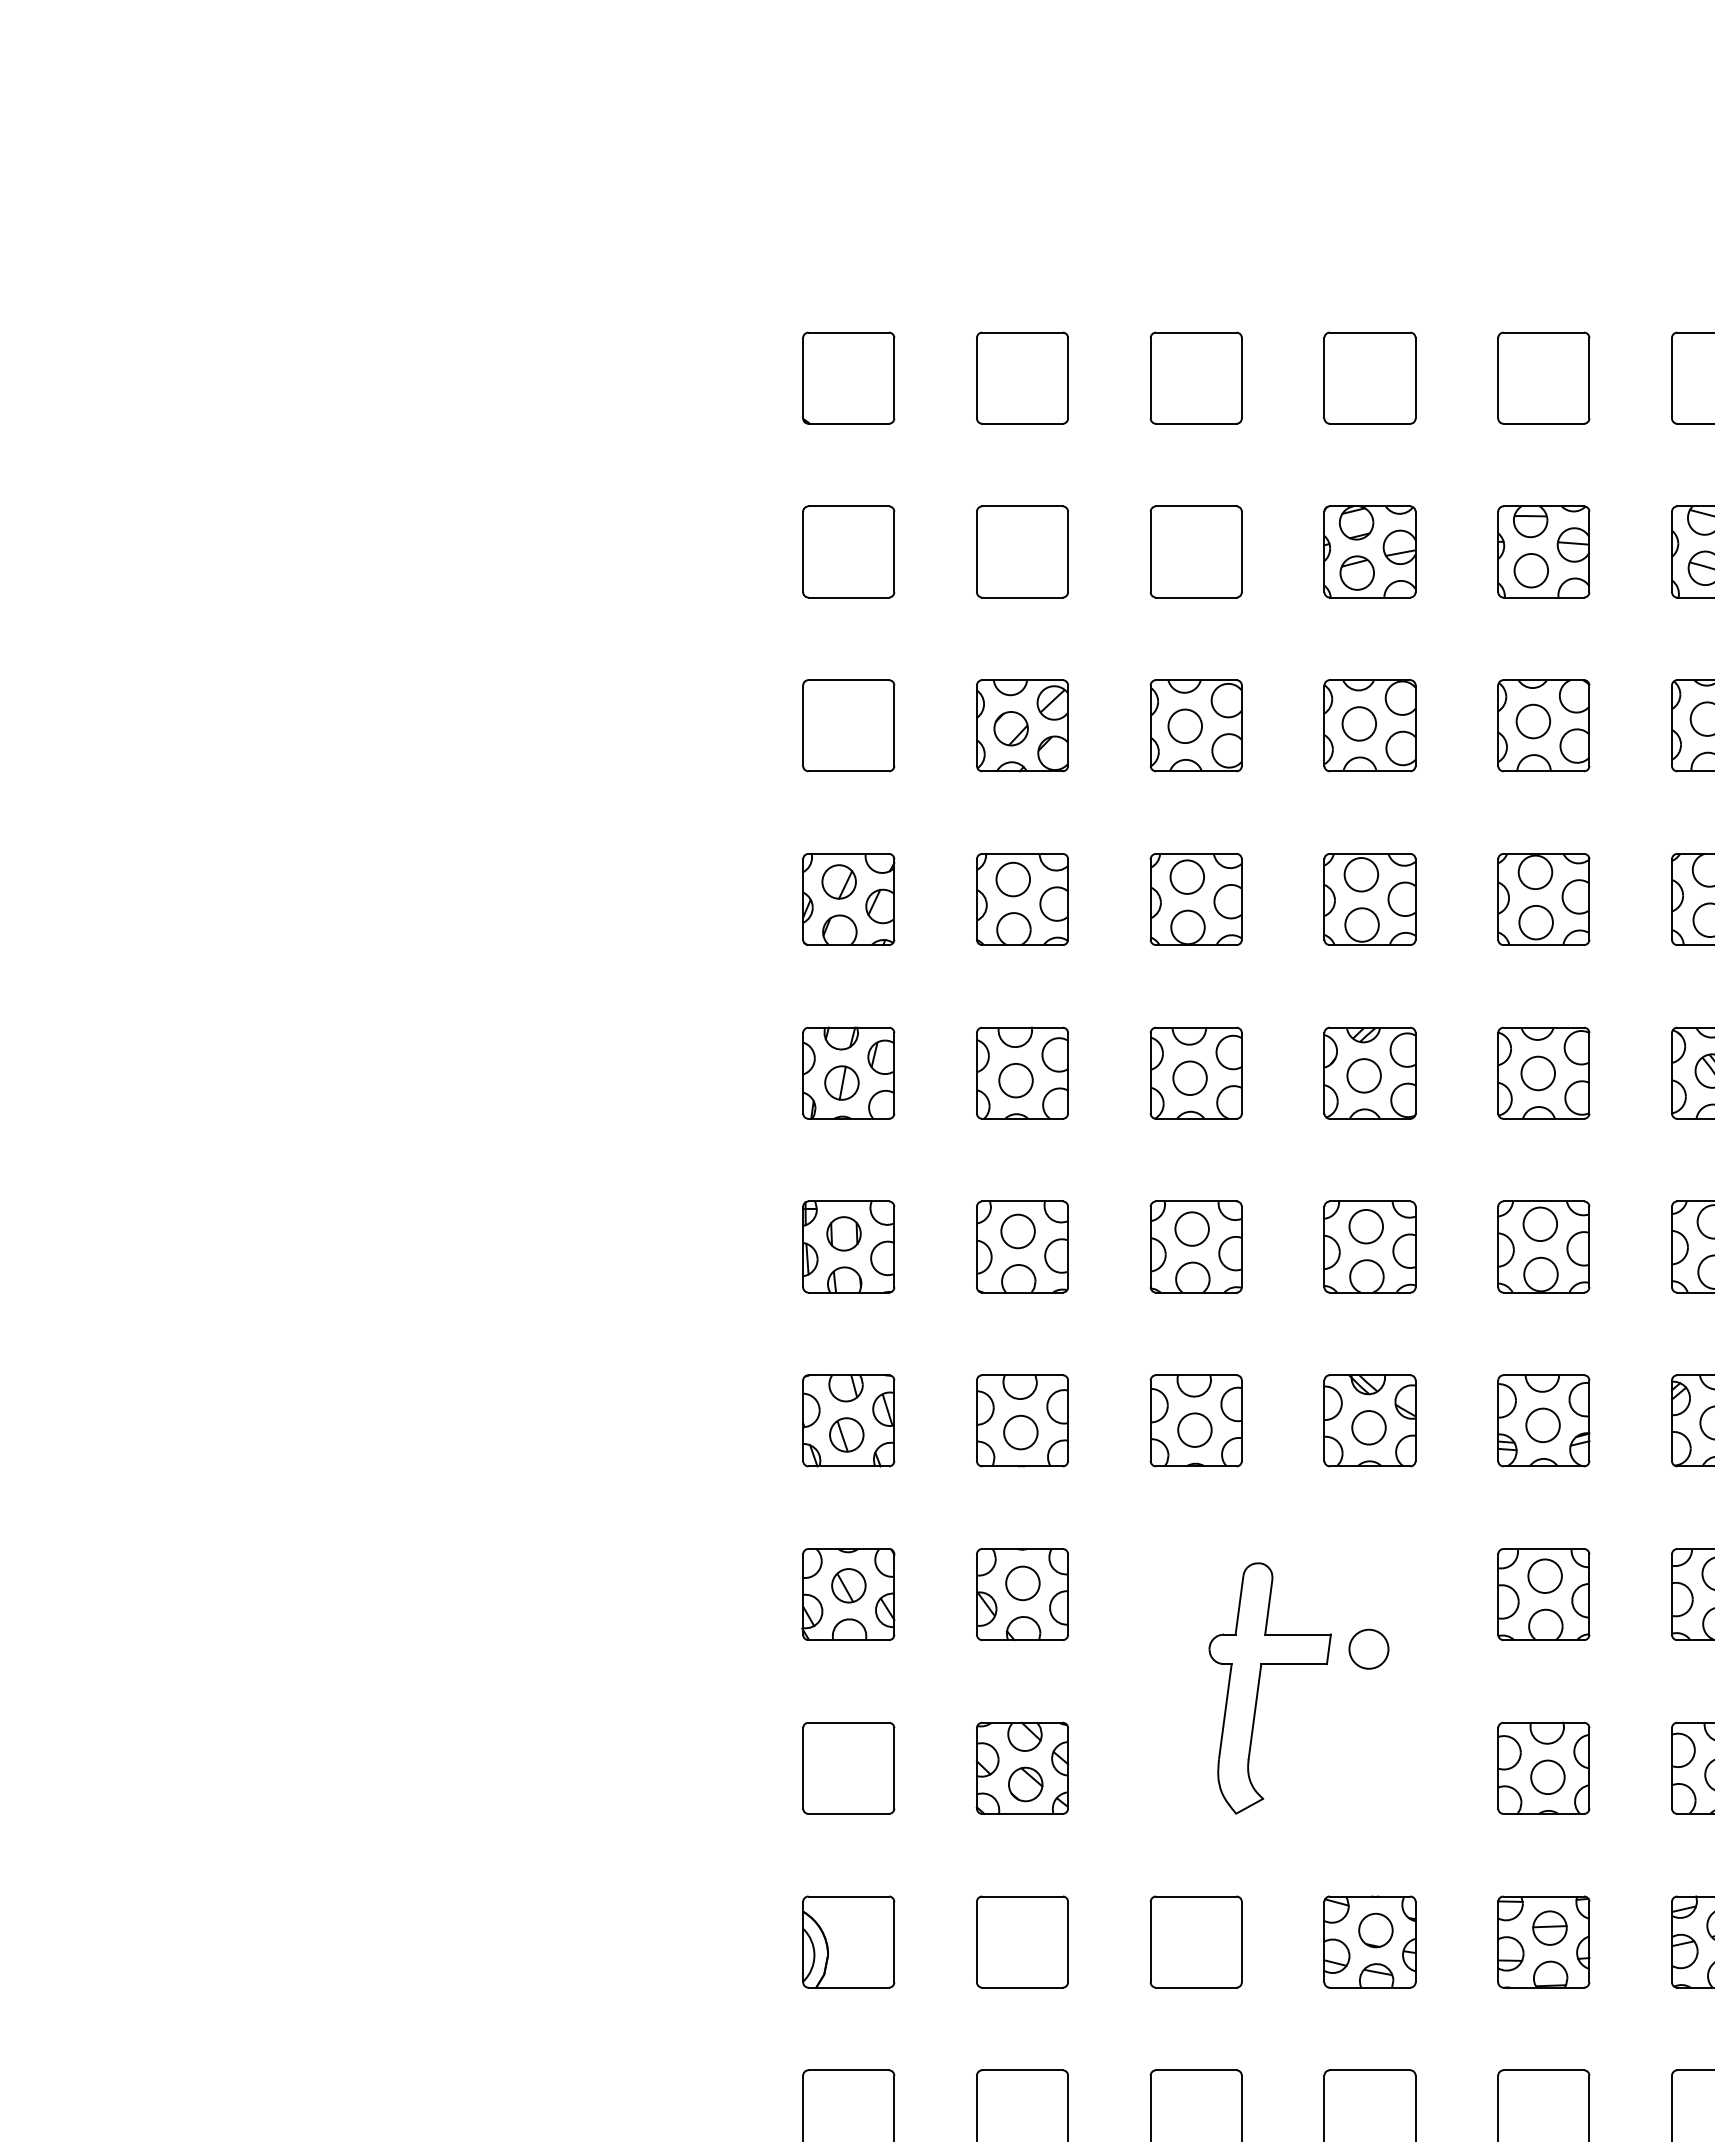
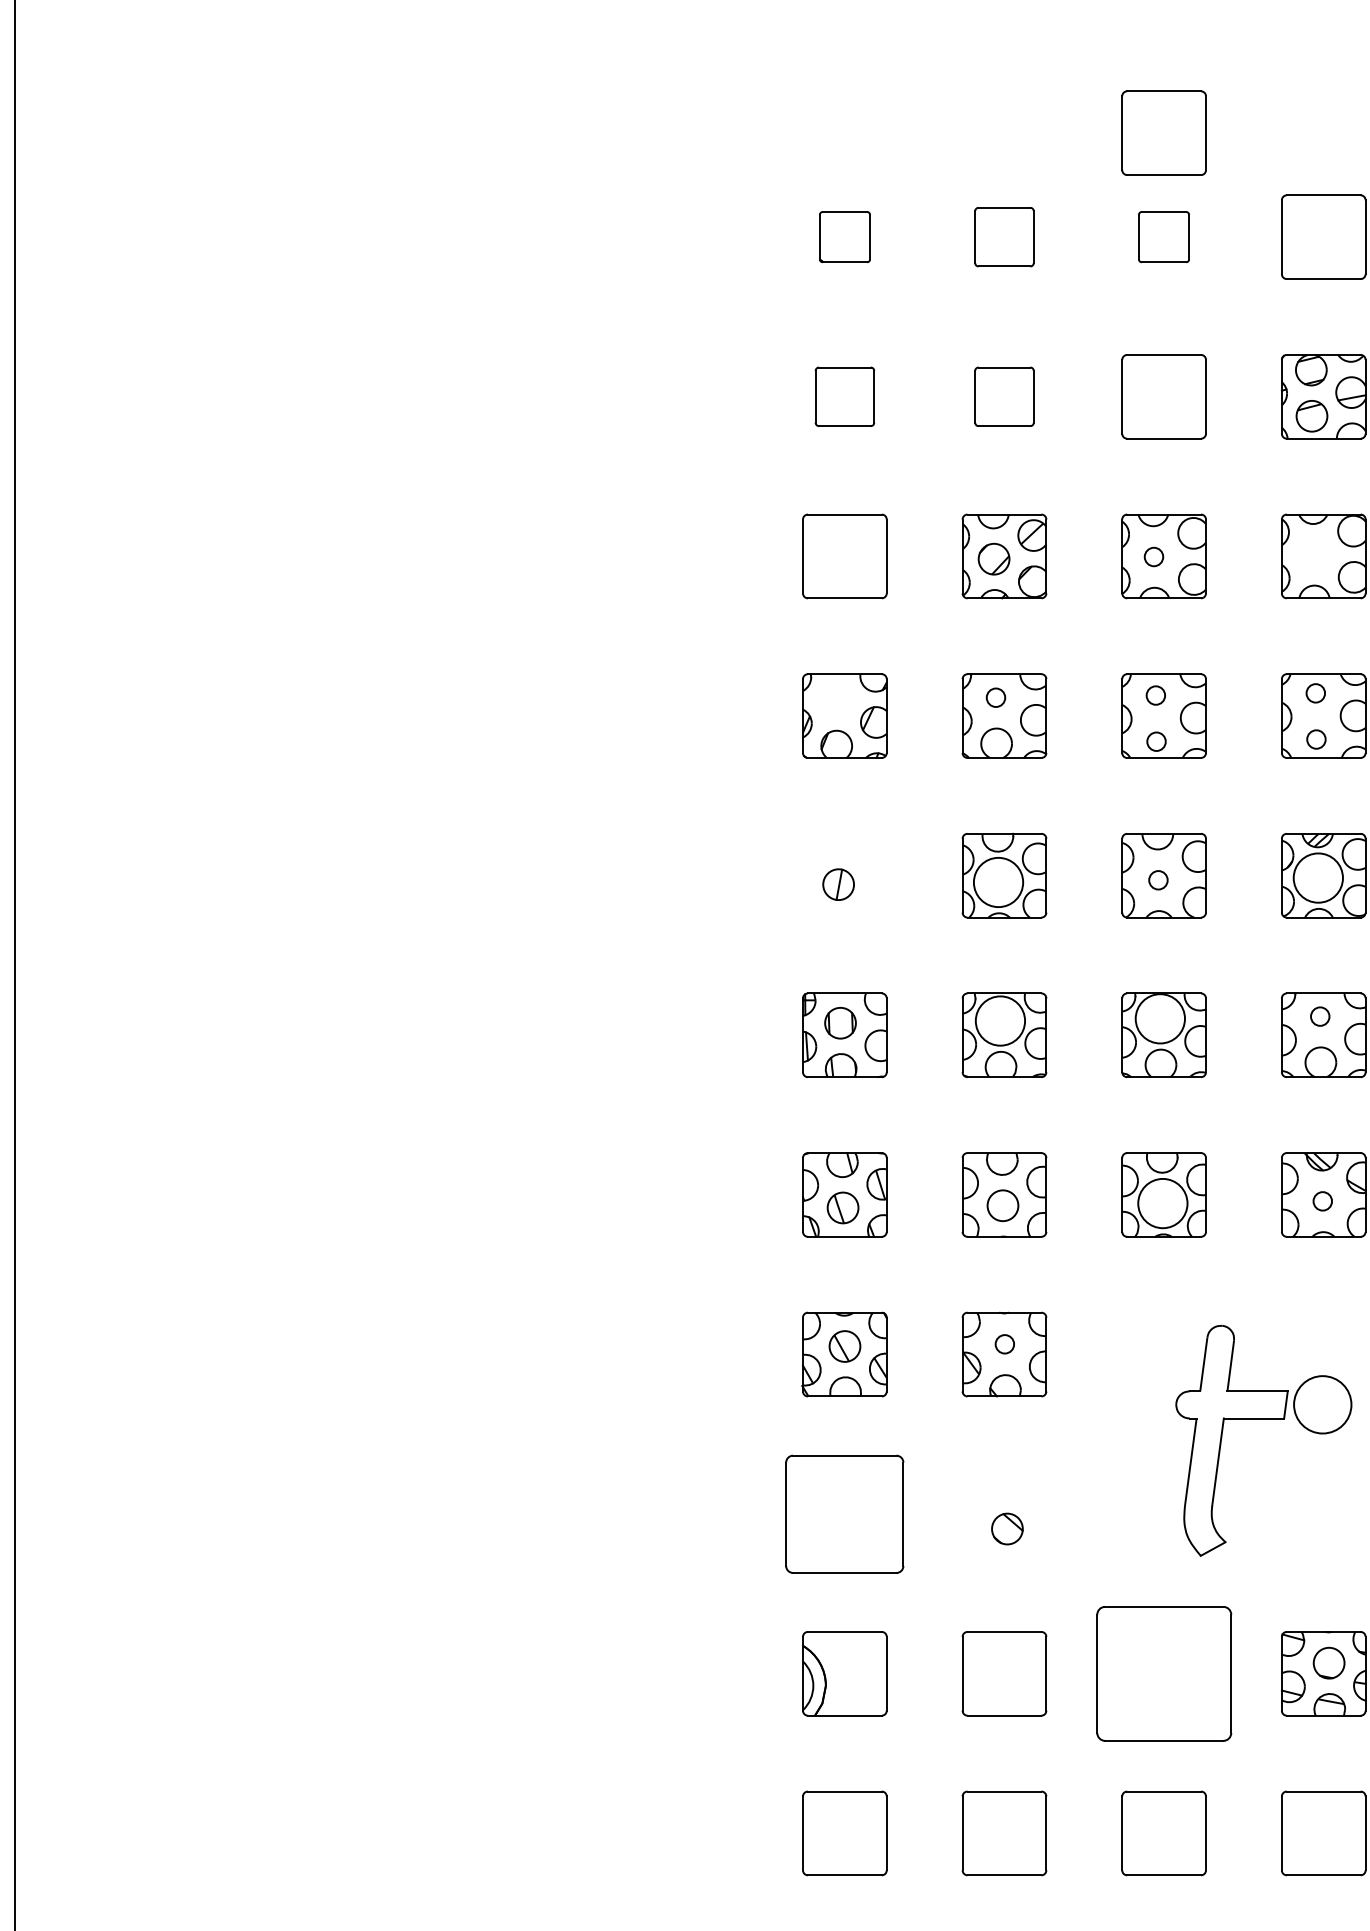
part: (1195, 264) -> (1163, 132), added
part: (848, 377) -> (844, 236), size x0.6
part: (1022, 377) -> (1004, 236), size x0.7
part: (1195, 377) -> (1163, 236), size x0.6
part: (848, 551) -> (844, 396), size x0.7
part: (1022, 551) -> (1004, 396), size x0.7
circle: (1358, 723) -> (1313, 554), removed
circle: (1185, 726) -> (1154, 557), size x0.6
circle: (1361, 874) -> (1315, 693), size x0.6
circle: (1187, 876) -> (1156, 694), size x0.6
circle: (1013, 879) -> (996, 697), size x0.6
part: (838, 881) -> (835, 699), removed
circle: (1361, 924) -> (1315, 739), size x0.6
circle: (1187, 927) -> (1156, 741), size x0.6
part: (848, 1072) -> (844, 874), removed
circle: (1363, 1075) -> (1317, 877), size x1.6
circle: (1189, 1078) -> (1157, 880), size x0.6
circle: (1015, 1080) -> (998, 882), size x1.6
circle: (1366, 1226) -> (1320, 1016), size x0.6
circle: (1191, 1228) -> (1159, 1018), size x1.6
circle: (1017, 1231) -> (999, 1021), size x1.6
circle: (1368, 1427) -> (1322, 1201), size x0.6
circle: (1194, 1429) -> (1162, 1202), size x1.6
circle: (1022, 1583) -> (1004, 1344), size x0.6
circle: (1368, 1648) -> (1322, 1404), size x1.6
part: (848, 1767) -> (844, 1513), size x1.4
part: (1022, 1767) -> (1004, 1513), removed
part: (1195, 1941) -> (1163, 1673), size x1.6

